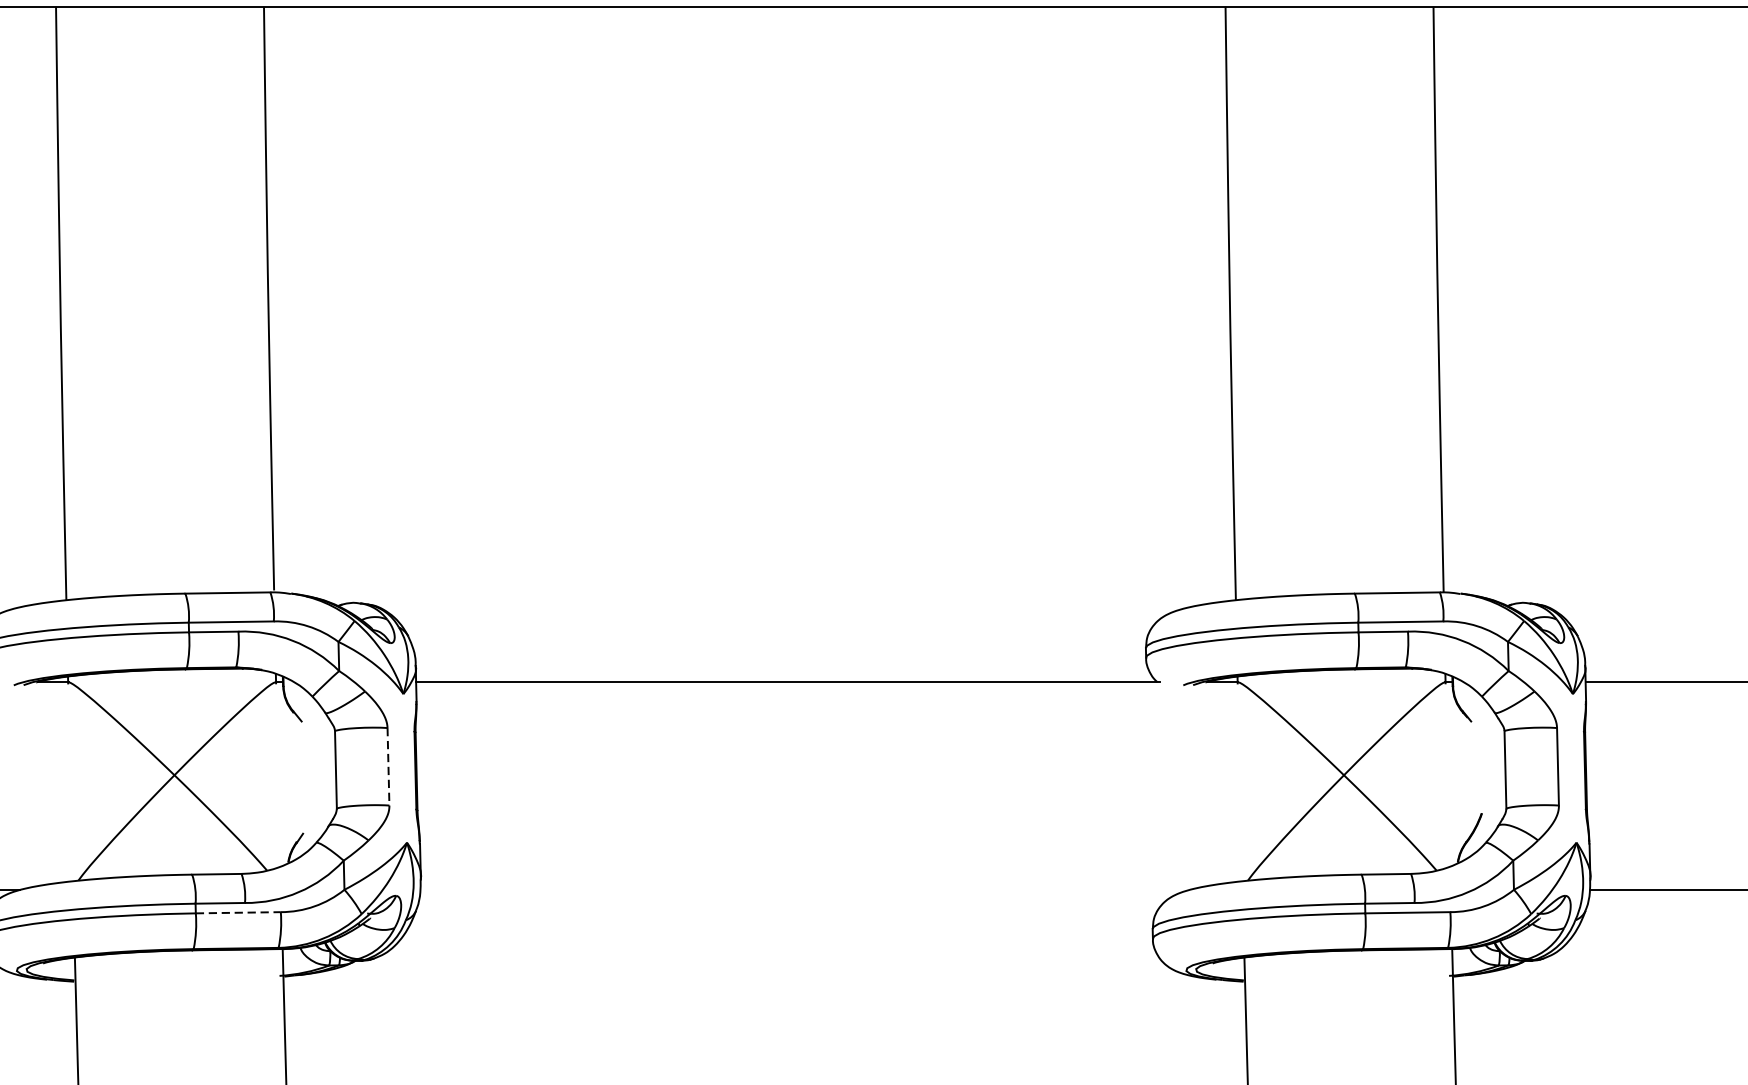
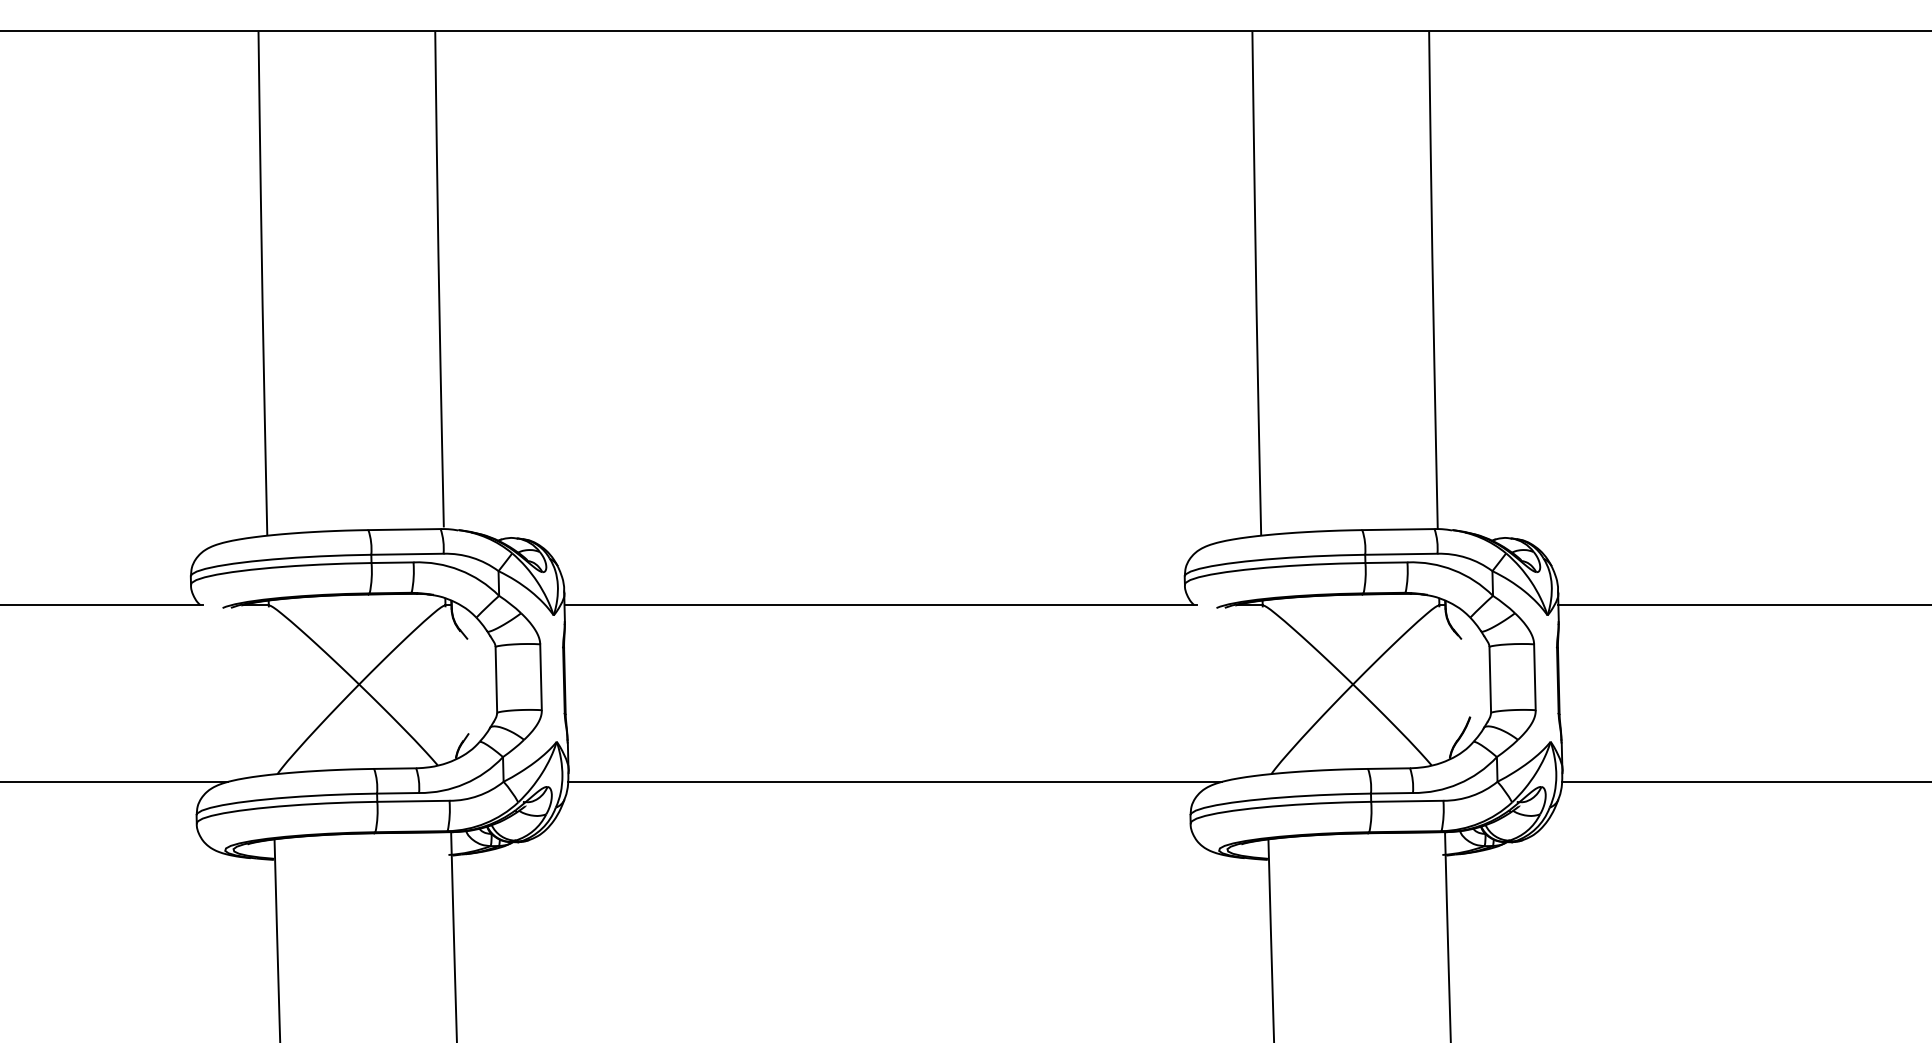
line: (389, 767) -> (541, 677), dashed -> solid
line: (805, 889) -> (895, 781), added
line: (238, 912) -> (413, 801), dashed -> solid

